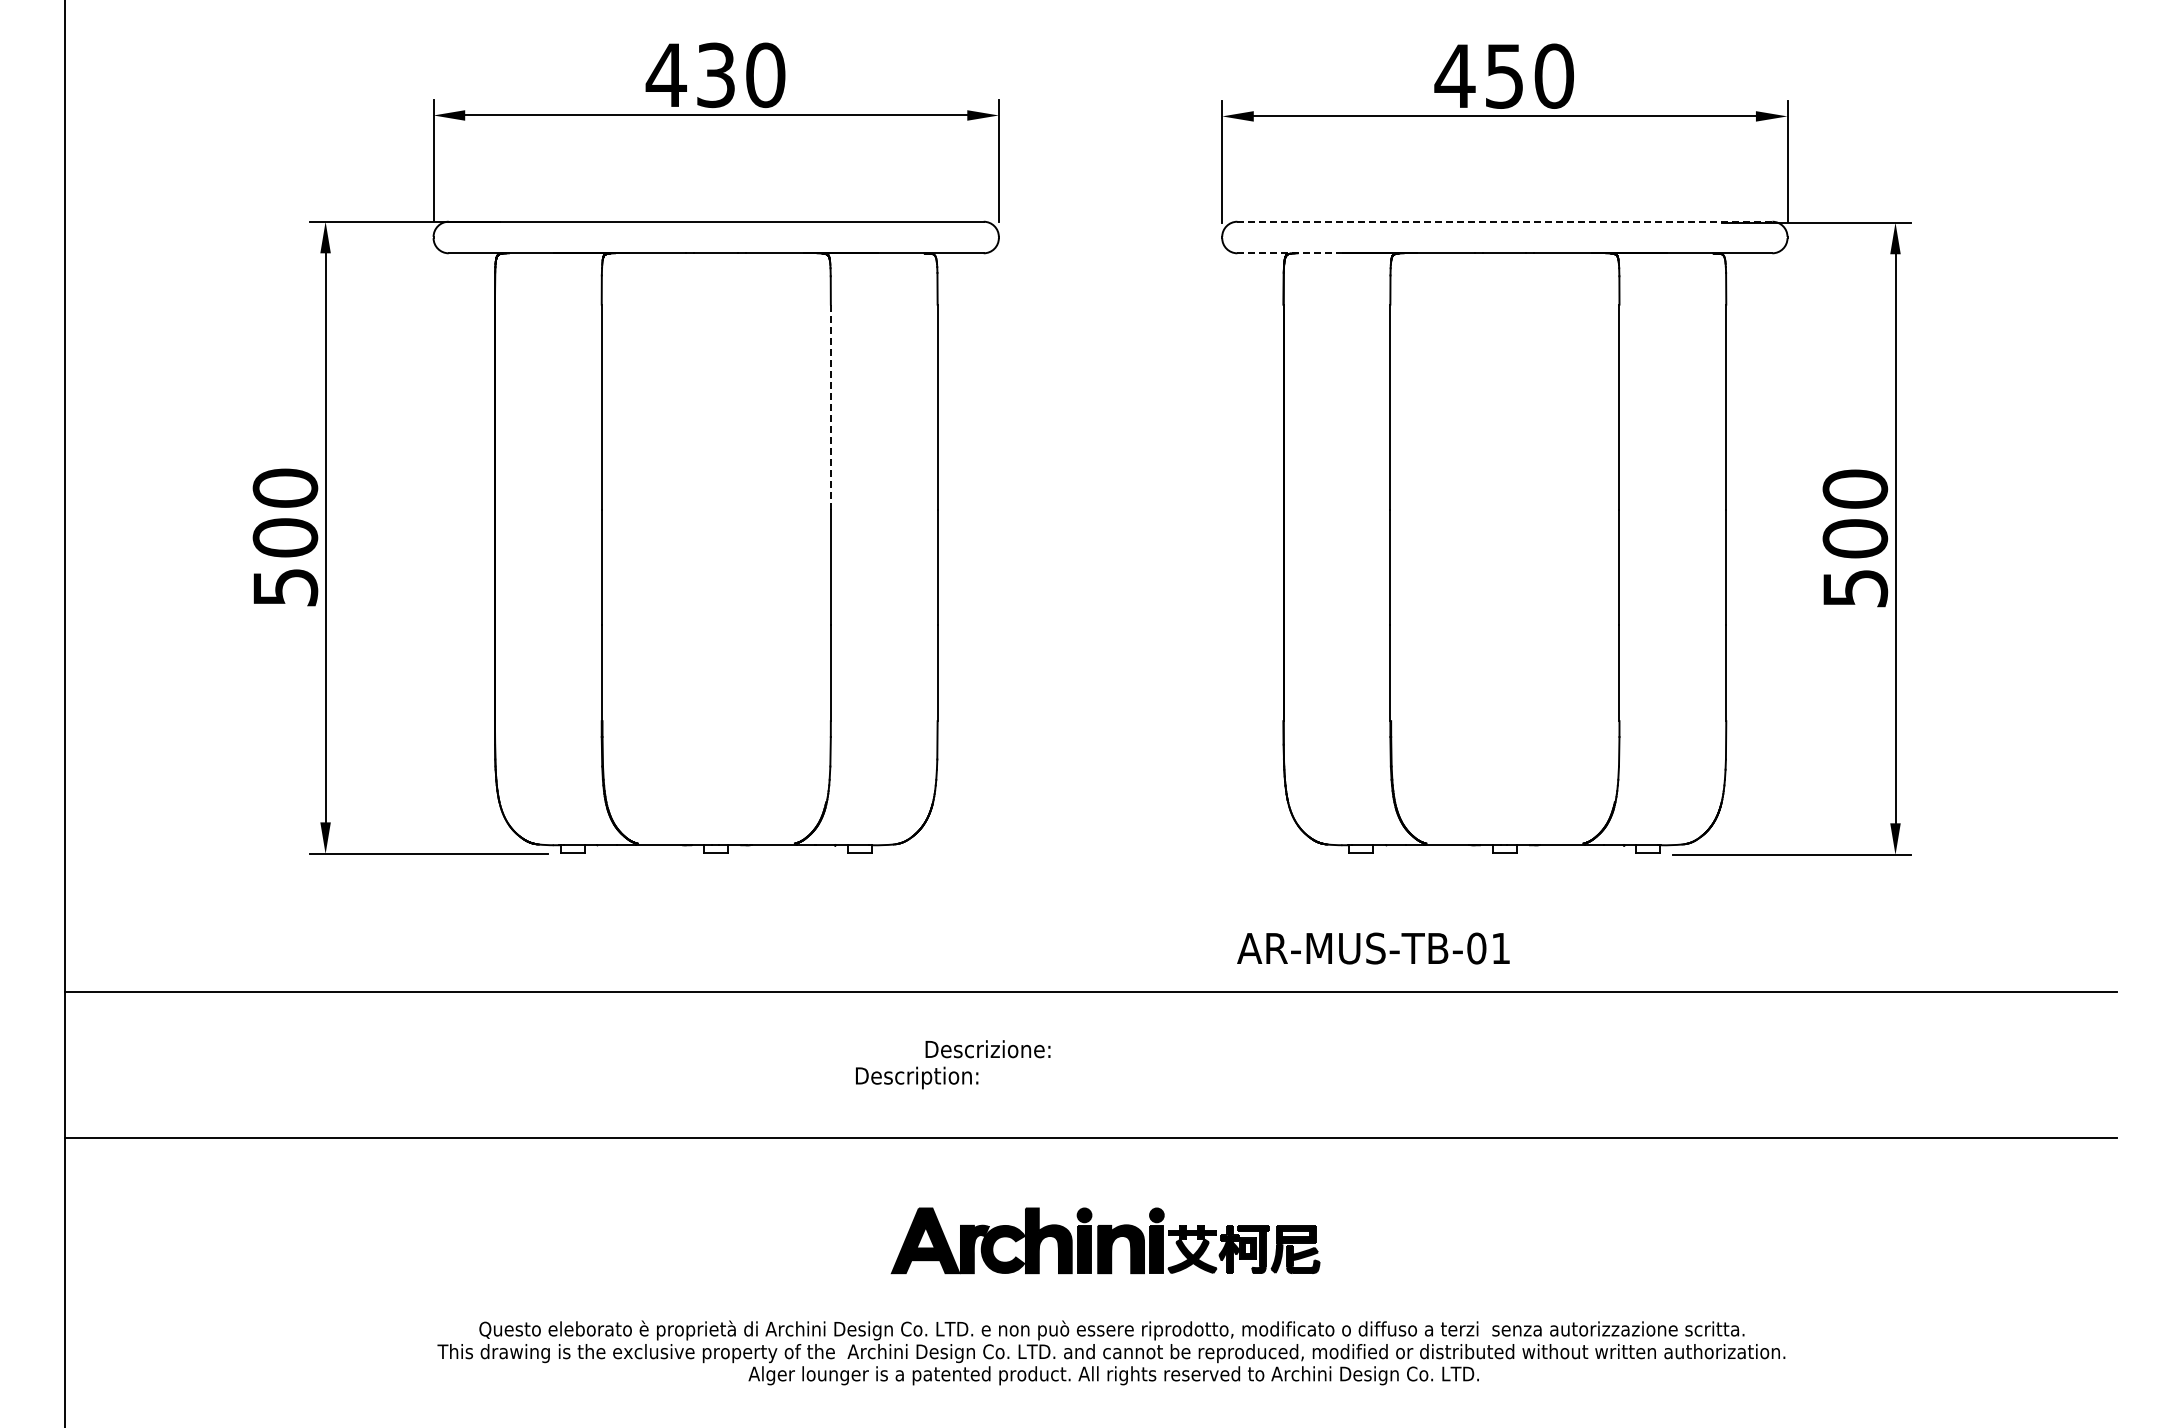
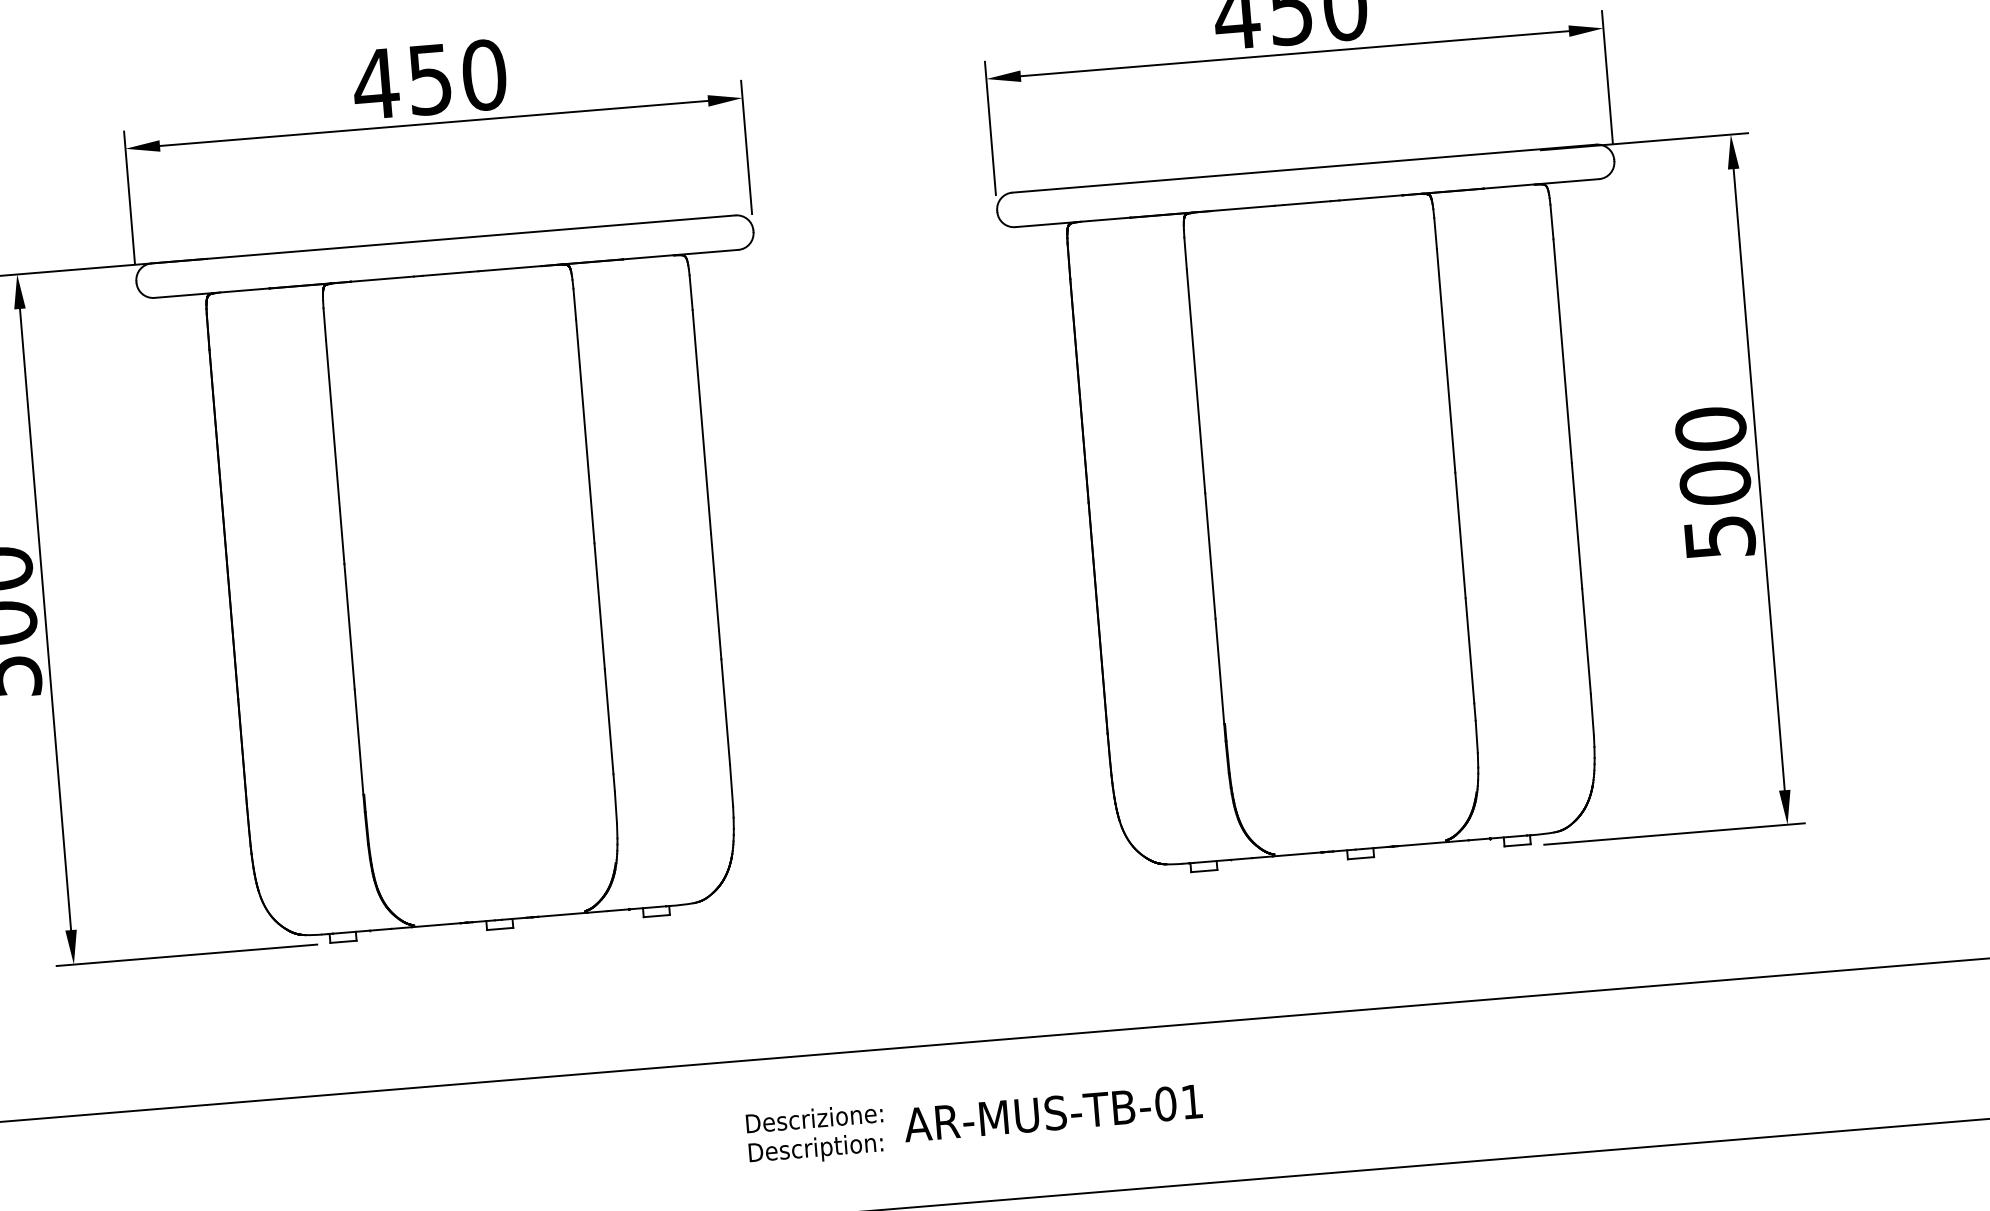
text: (715, 74) -> (429, 78), 430 -> 450
line: (1504, 221) -> (1303, 168), dashed -> solid
line: (1289, 253) -> (1072, 222), dashed -> solid
line: (830, 407) -> (584, 431), dashed -> solid
text: (1373, 948) -> (1053, 1113), moved
text: (917, 1077) -> (816, 1149), moved

